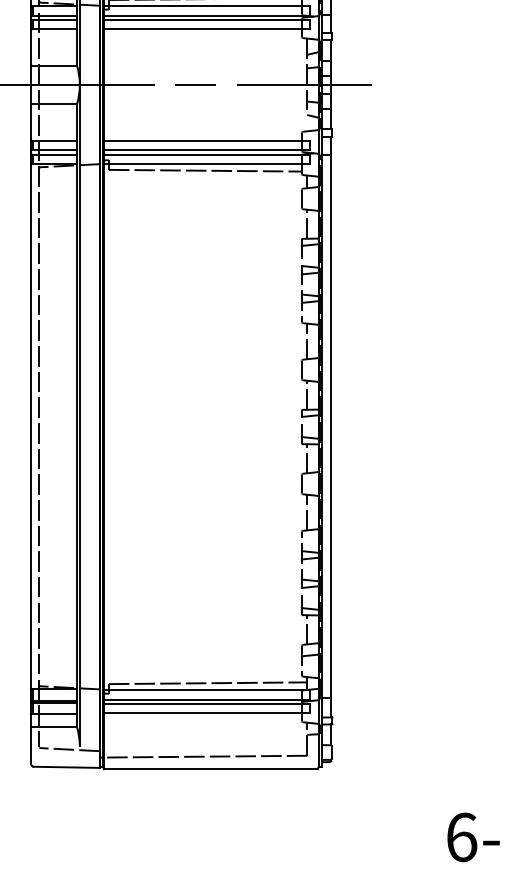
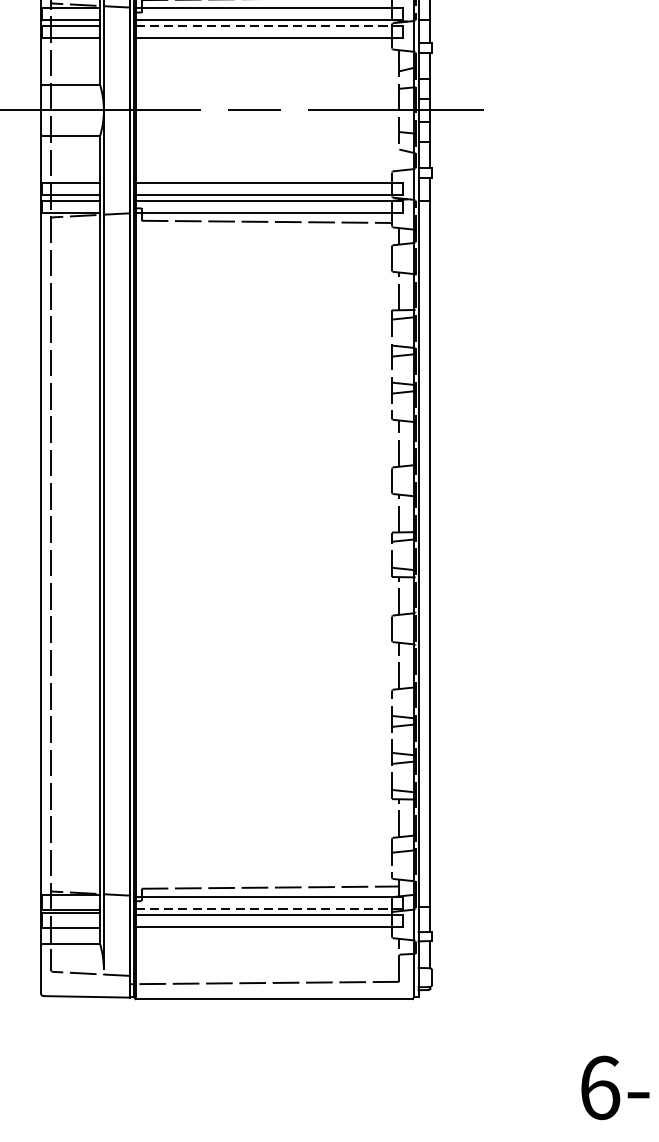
line: (207, 20) -> (269, 26), solid -> dashed
line: (207, 699) -> (269, 908), solid -> dashed

